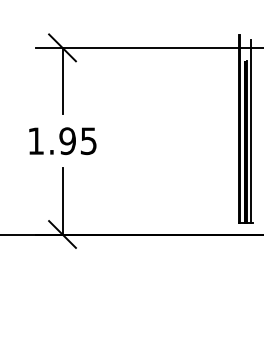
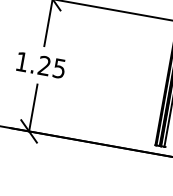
text: (67, 141) -> (44, 66), 1.95 -> 1.25

